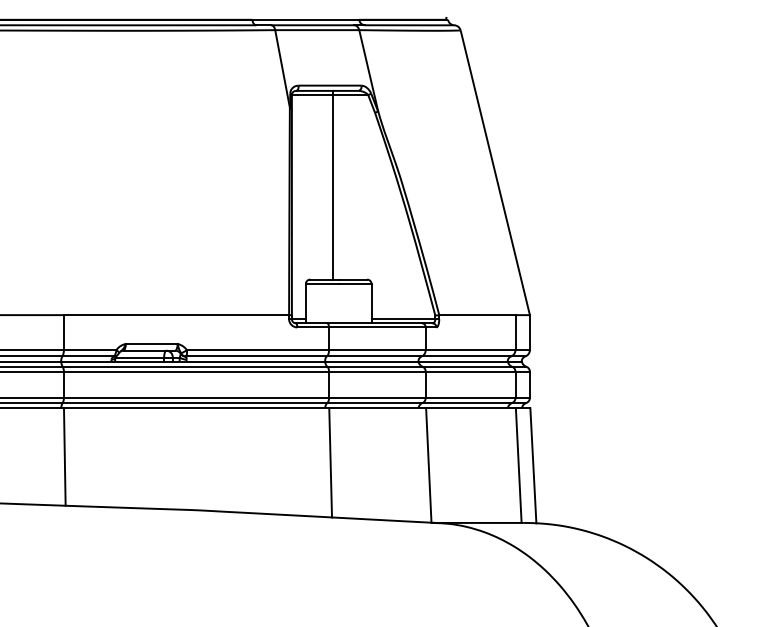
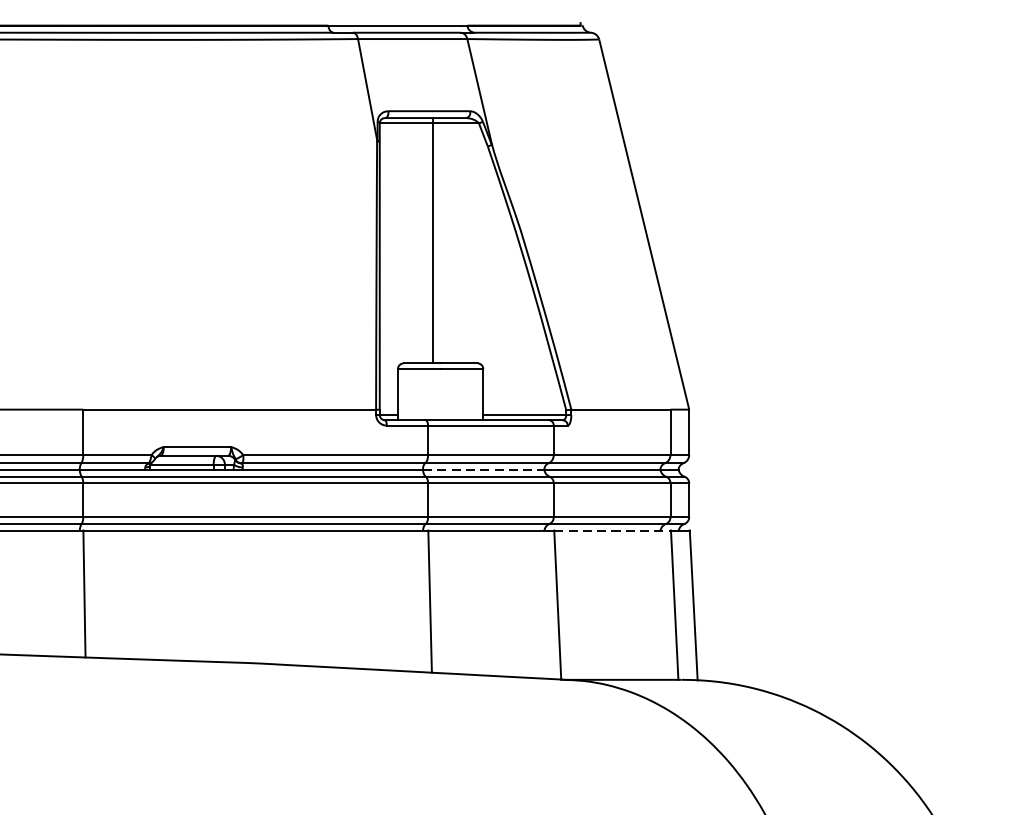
line: (371, 361) -> (483, 469), solid -> dashed
line: (471, 408) -> (613, 531), solid -> dashed

